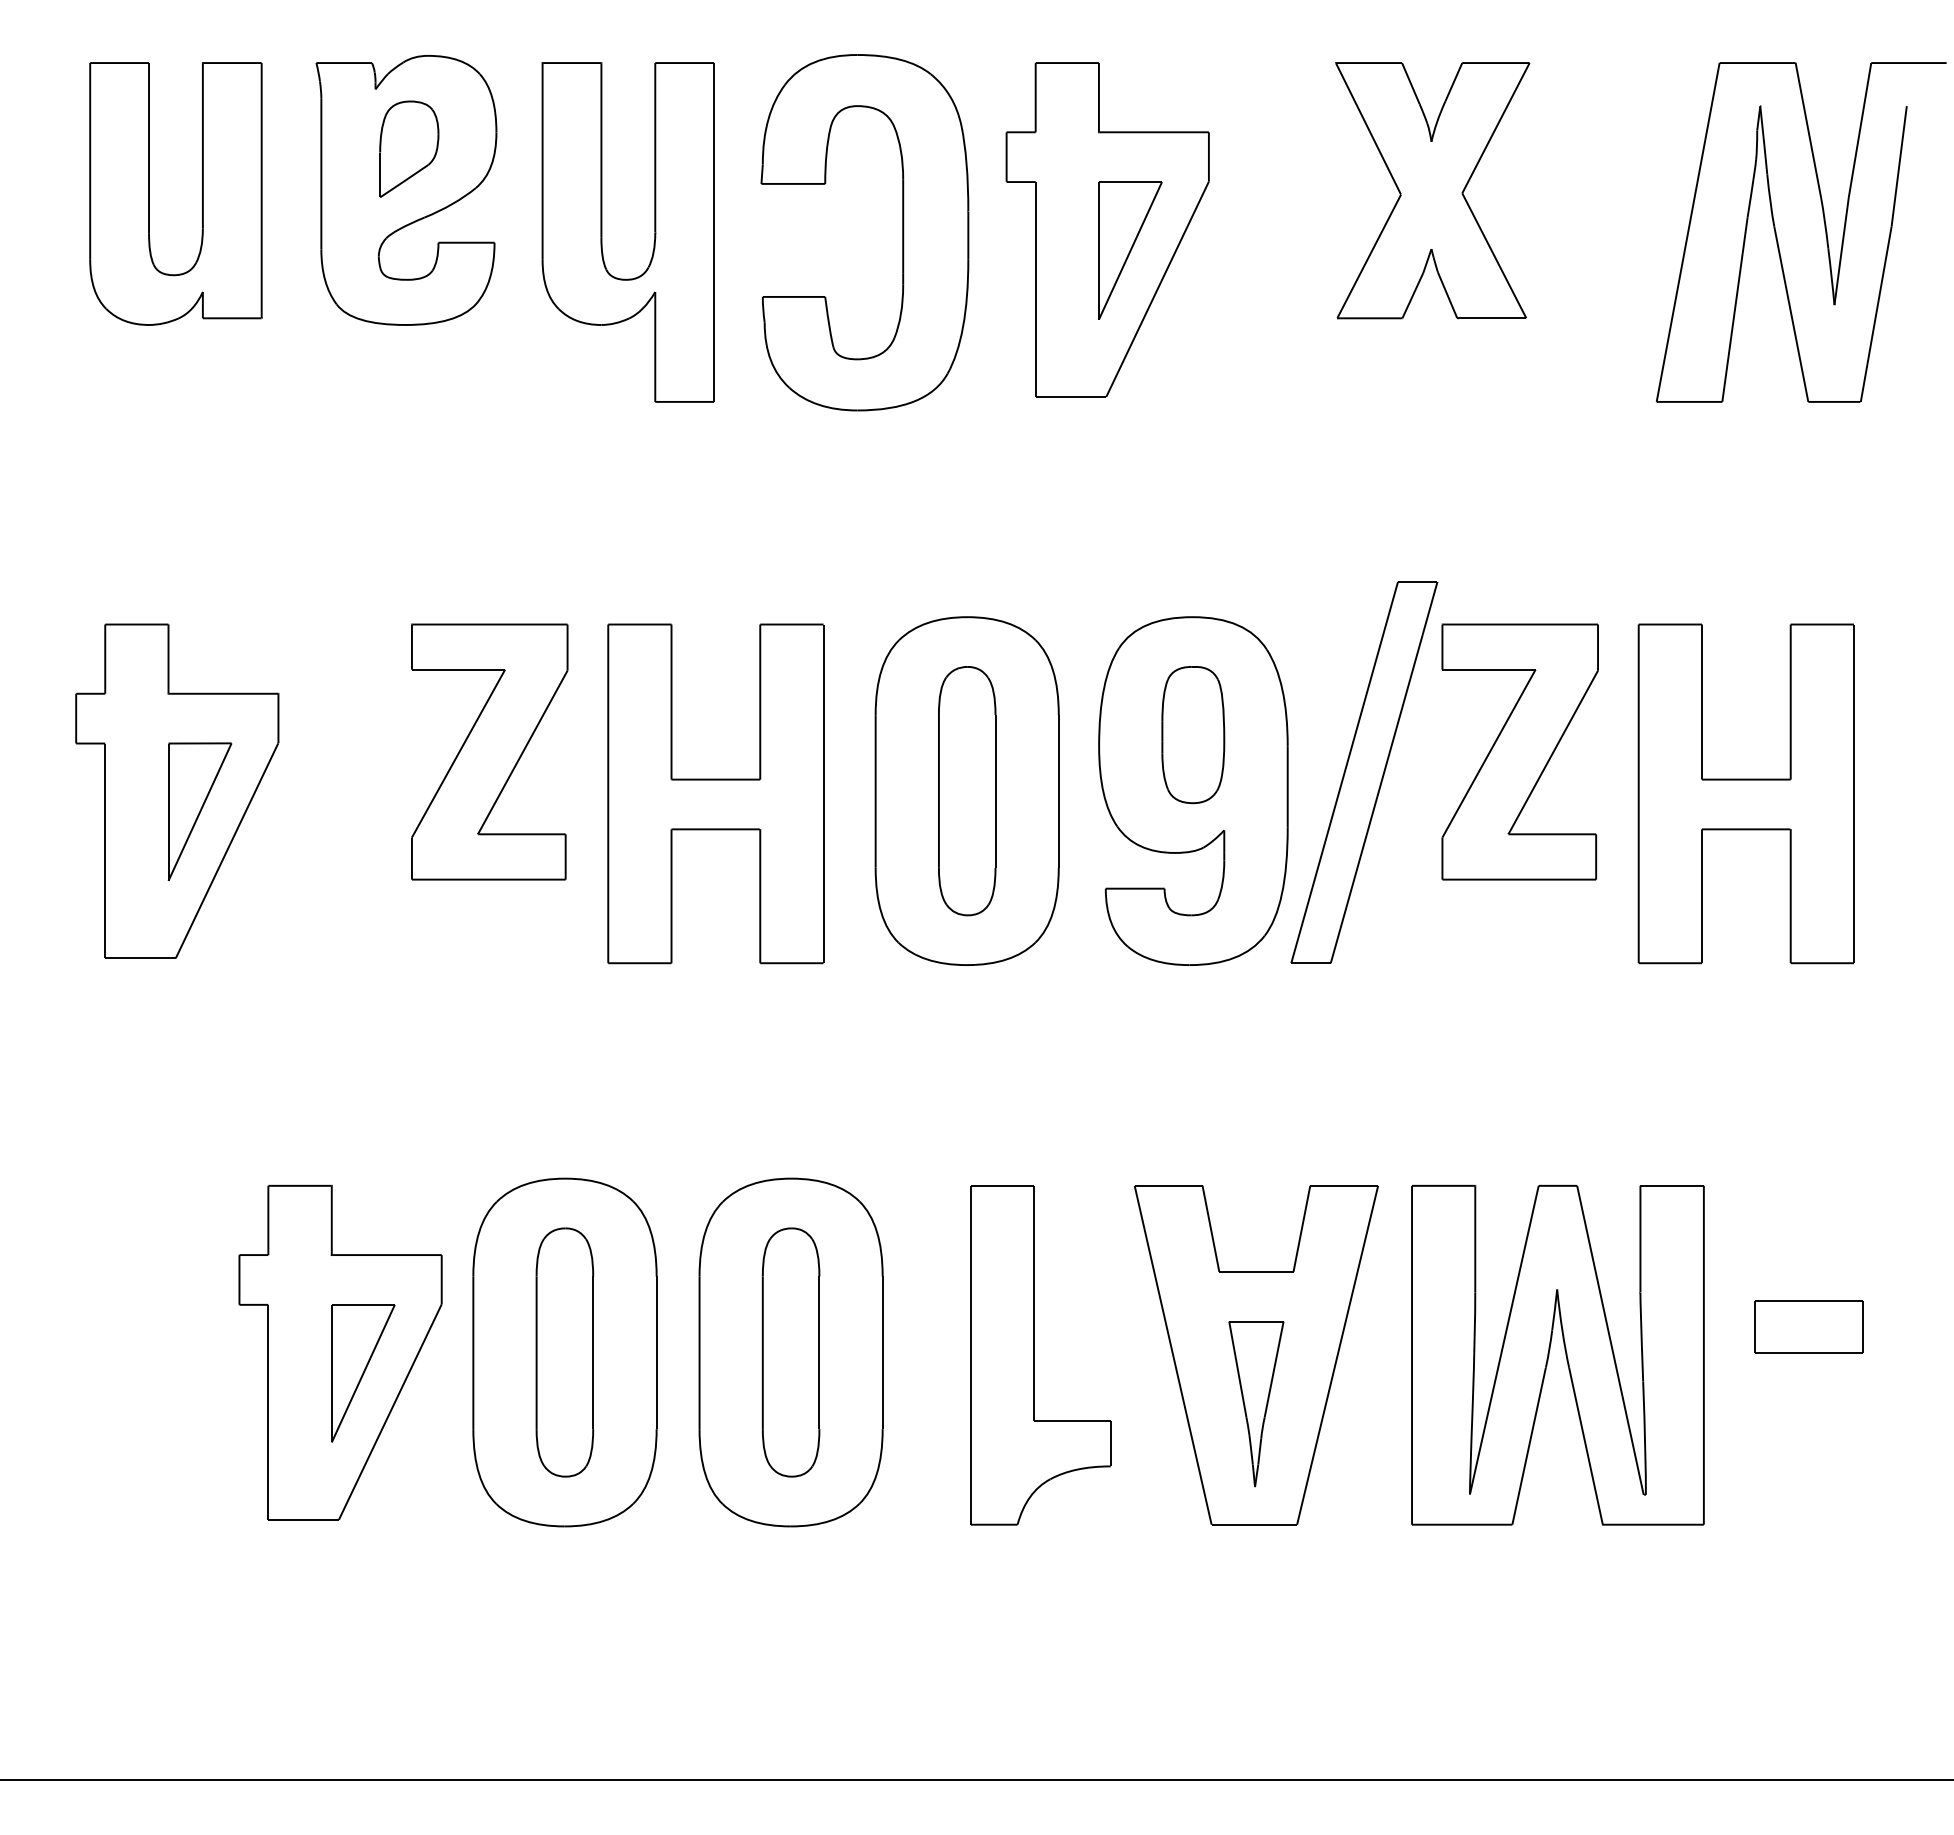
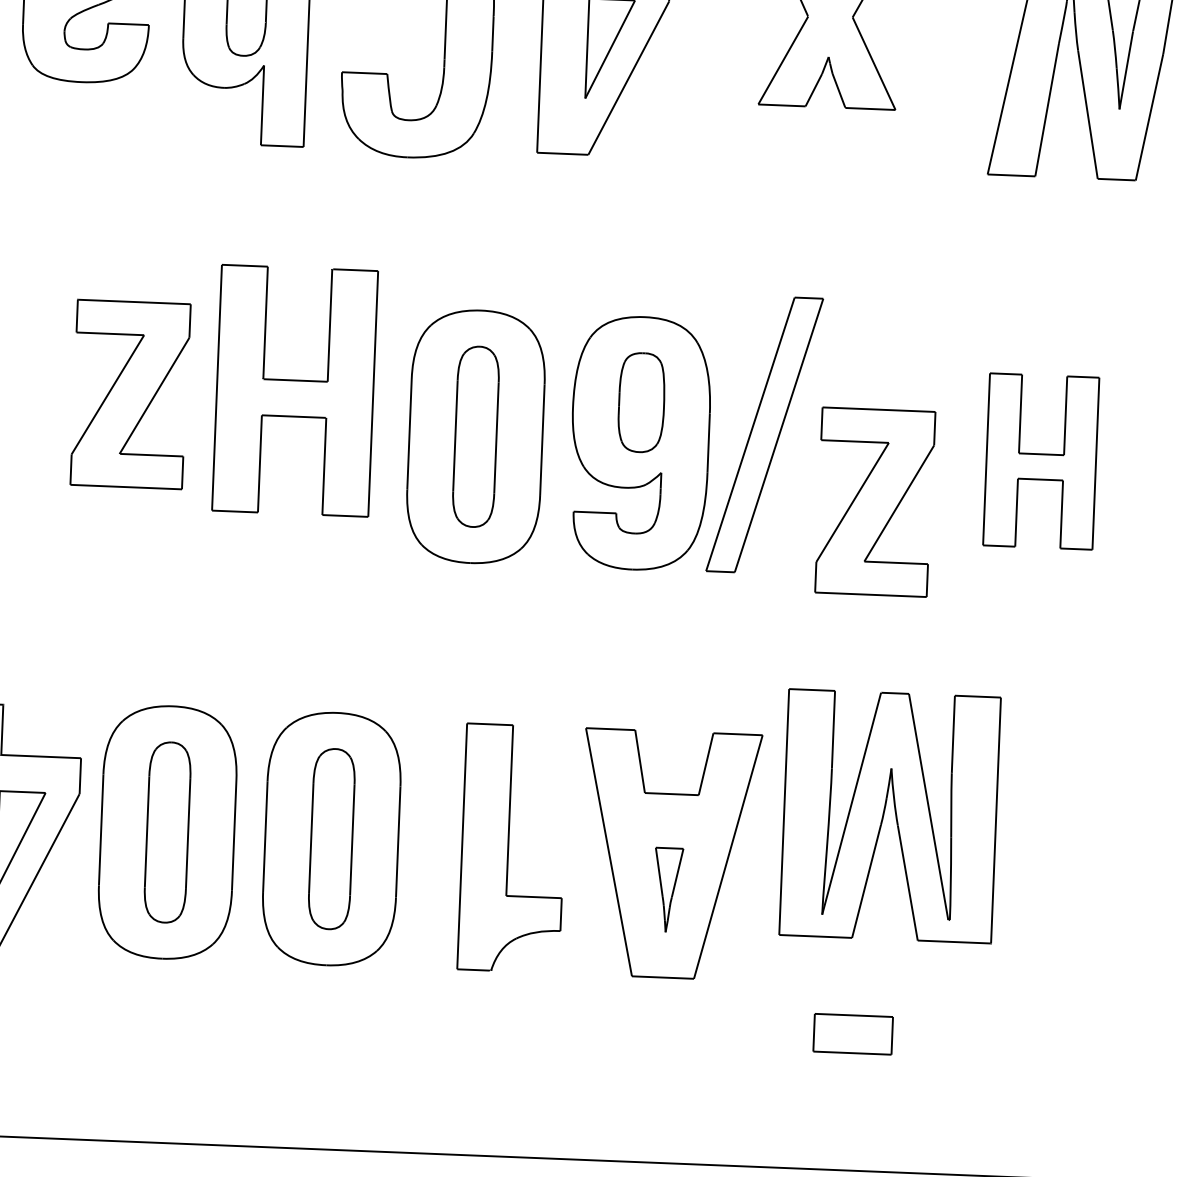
part: (1519, 751) -> (874, 501), moved
part: (715, 793) -> (294, 390), moved
part: (1745, 793) -> (1040, 461), size x0.7
part: (1808, 1326) -> (852, 1033), moved
part: (1549, 1354) -> (884, 815), moved
part: (1256, 1404) -> (668, 890), size x0.7

